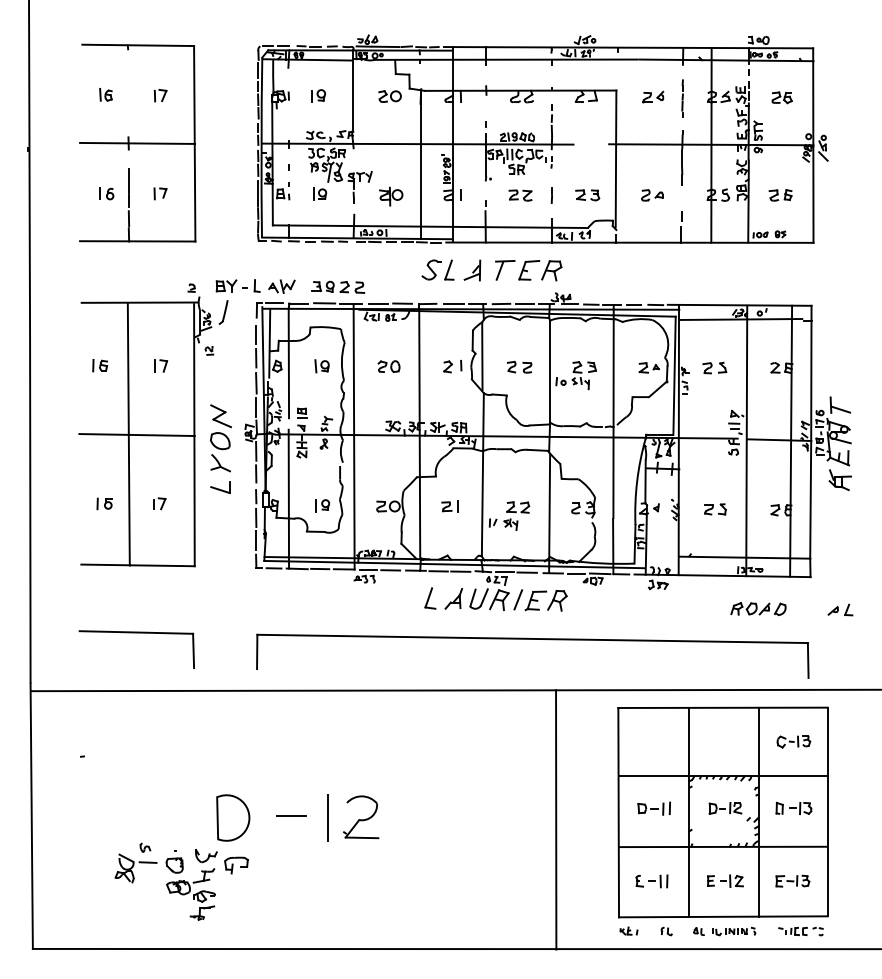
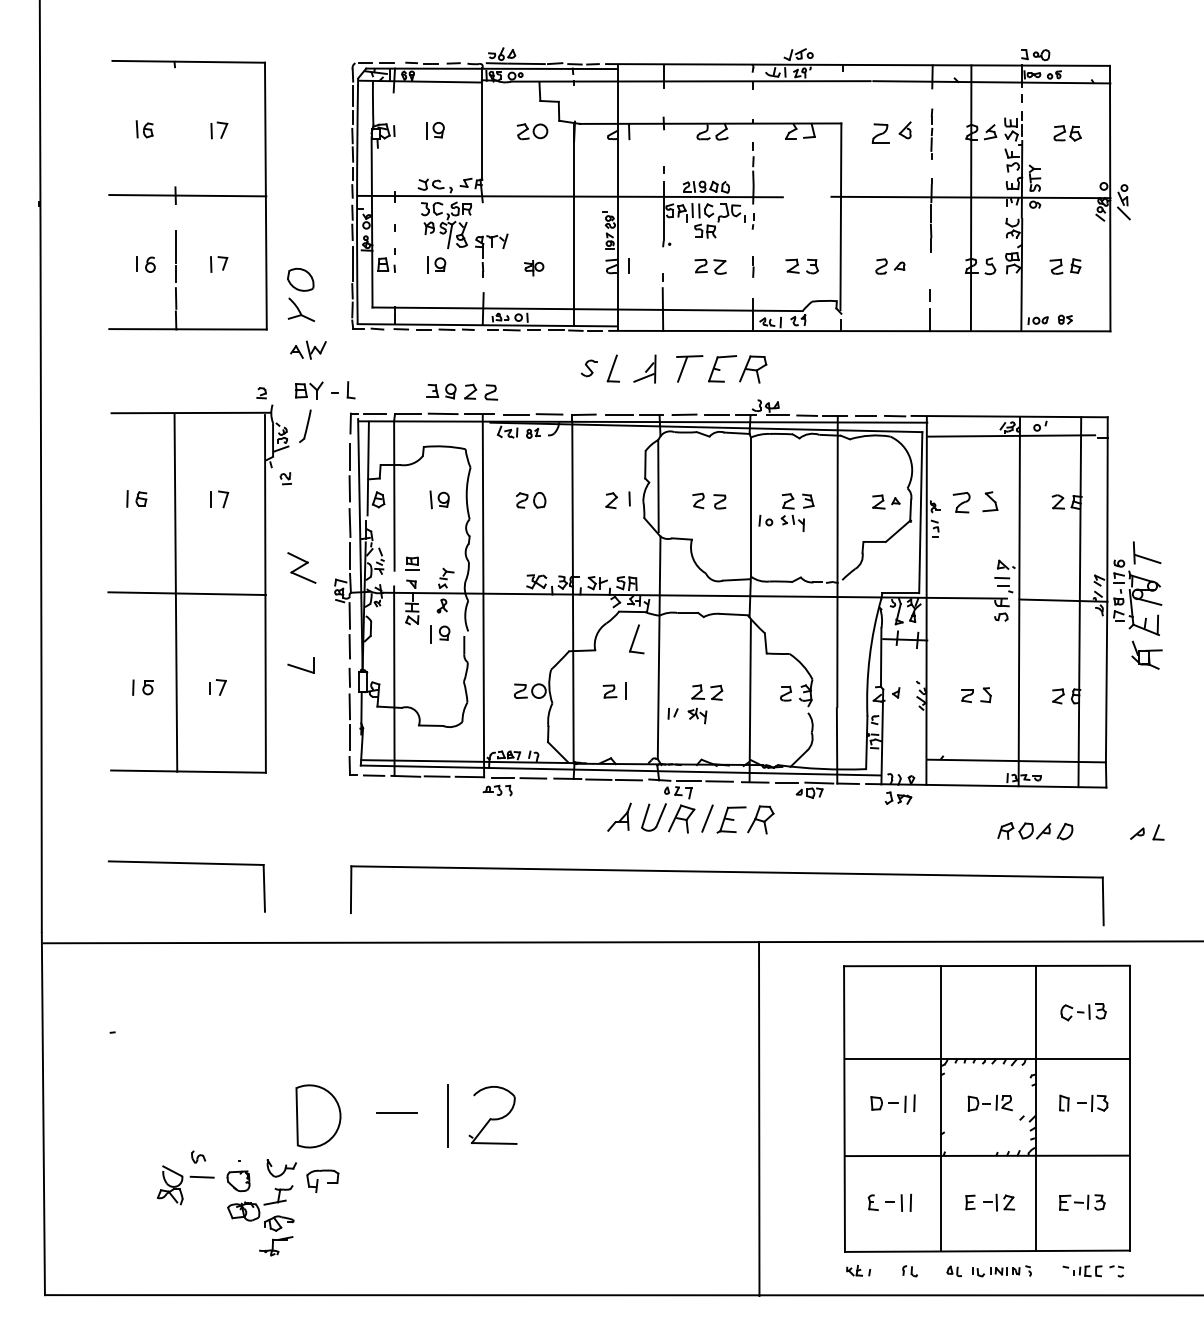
part: (653, 96) -> (892, 131), size x1.4
part: (391, 196) -> (534, 268), size x0.6
part: (431, 269) -> (589, 367), size x0.6
part: (281, 286) -> (307, 349), moved
part: (714, 367) -> (975, 501), size x1.4
part: (220, 452) -> (301, 295), moved
part: (322, 505) -> (440, 633), moved
part: (430, 598) -> (636, 639), moved

